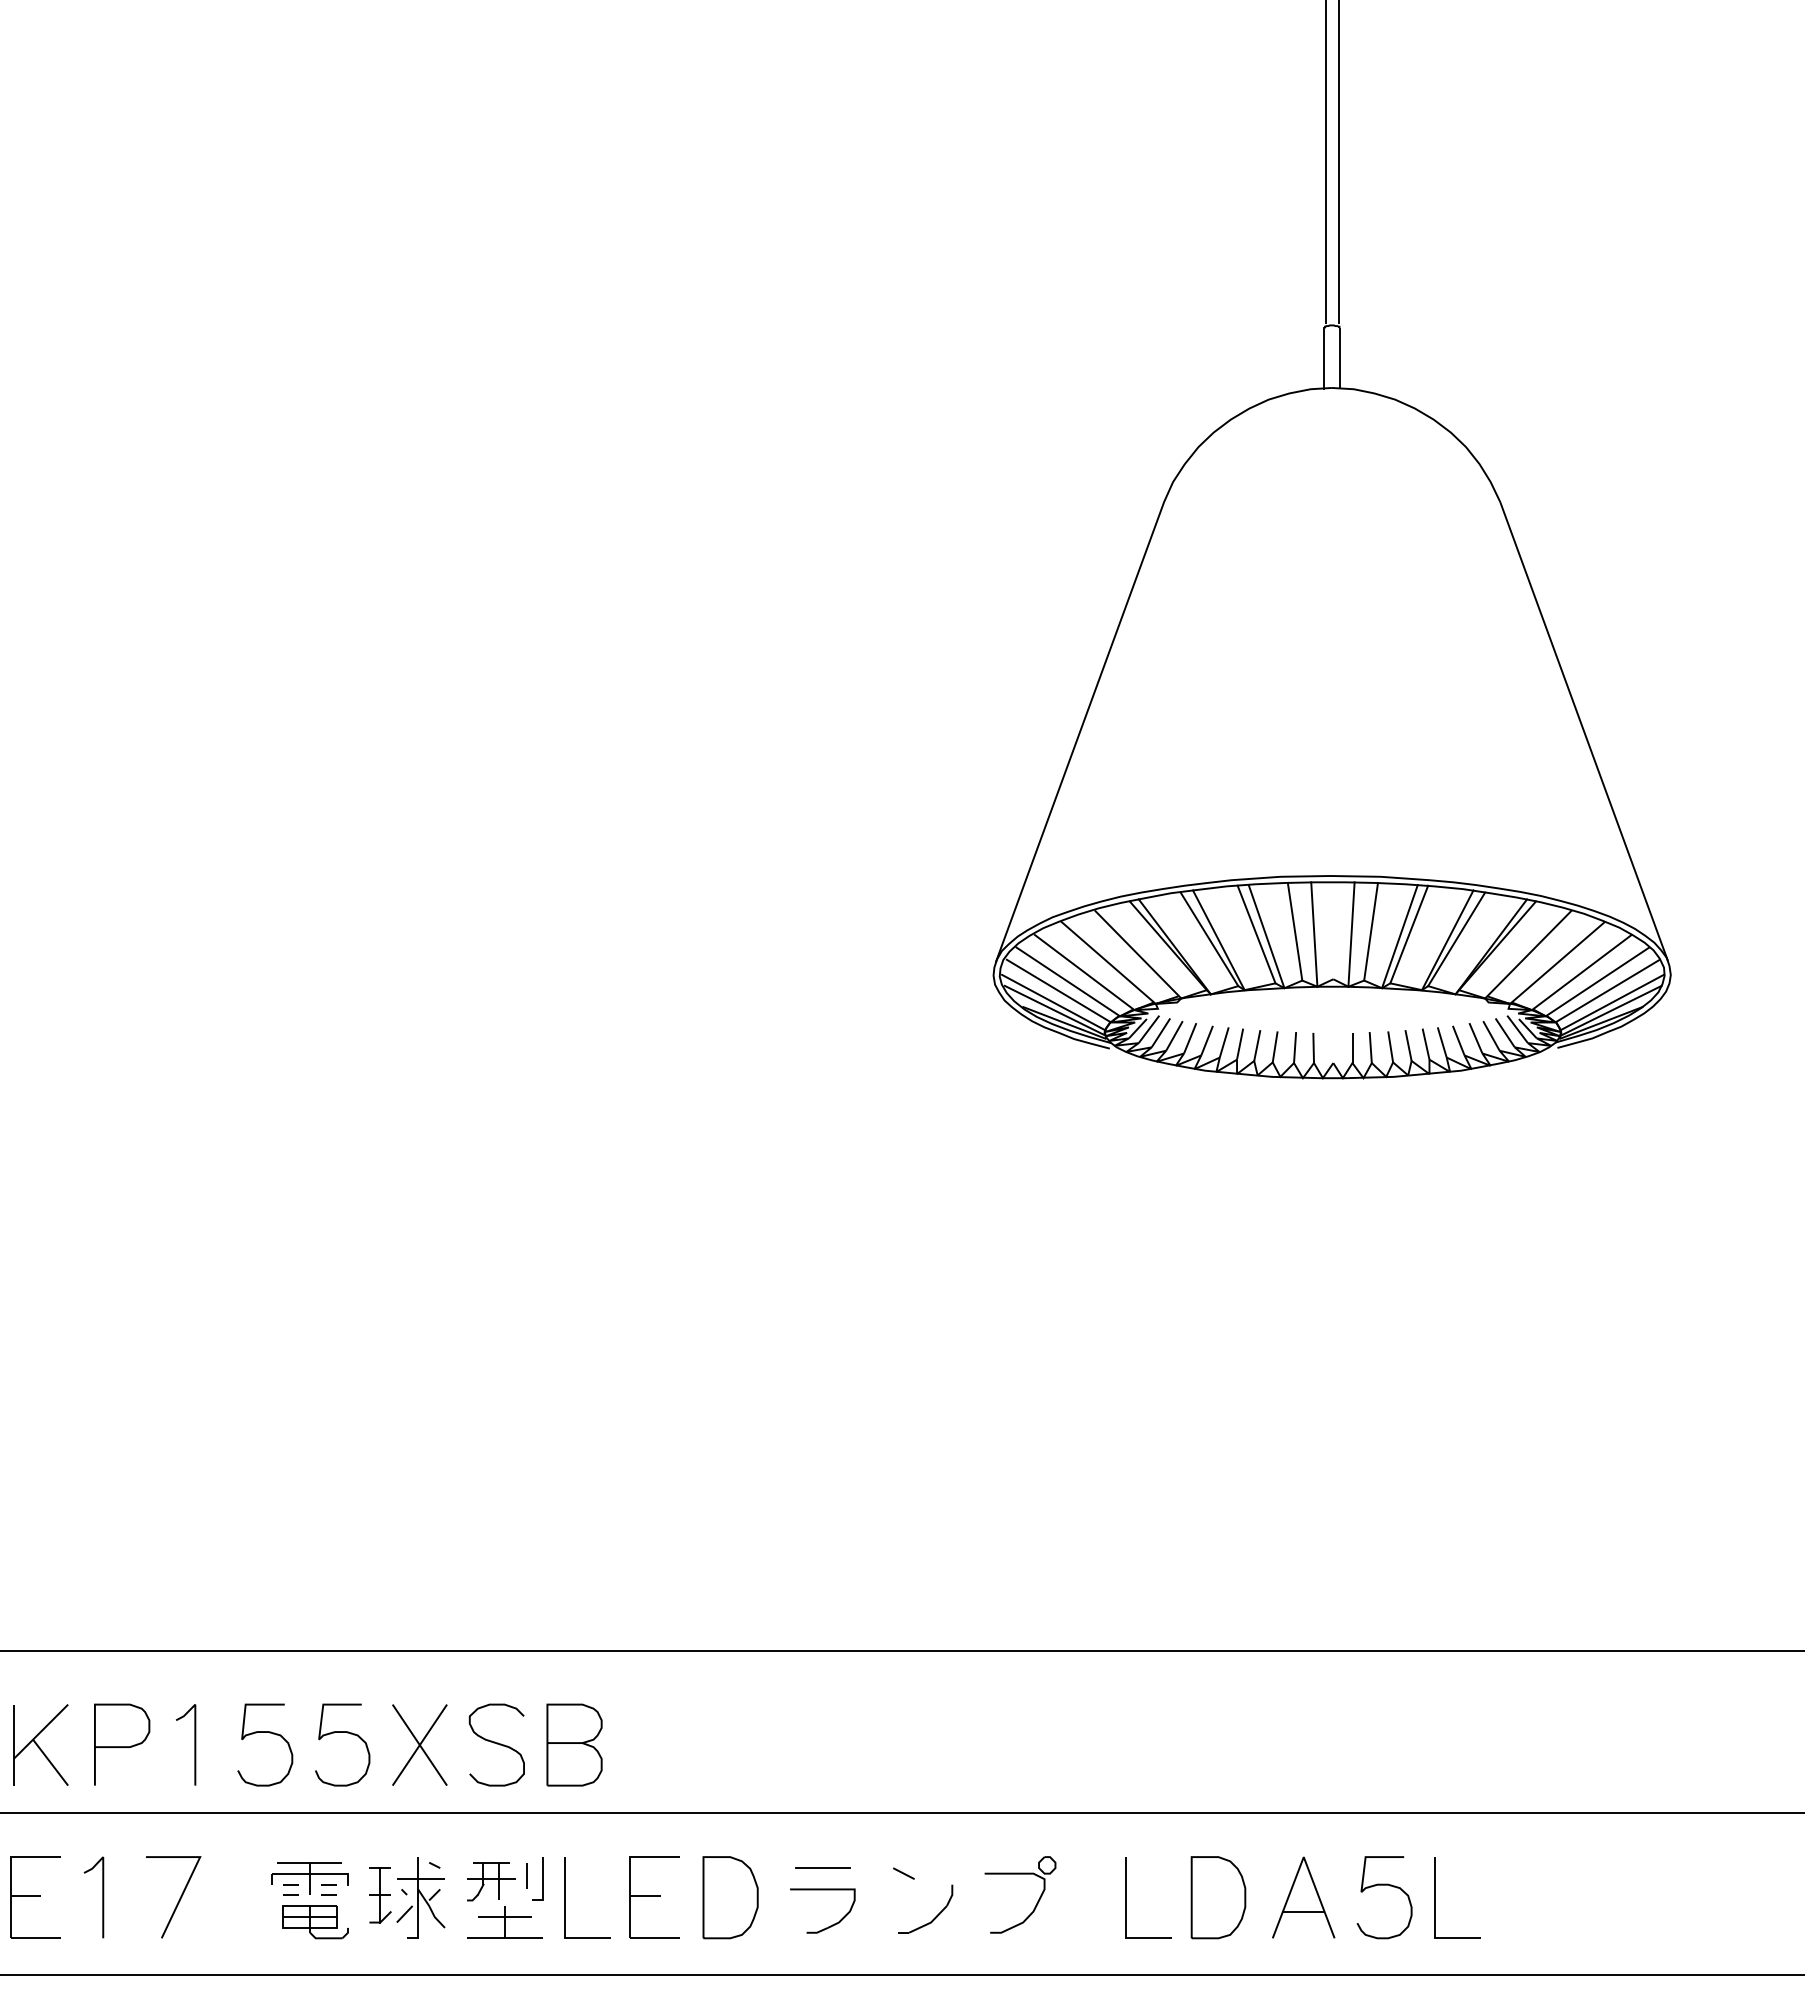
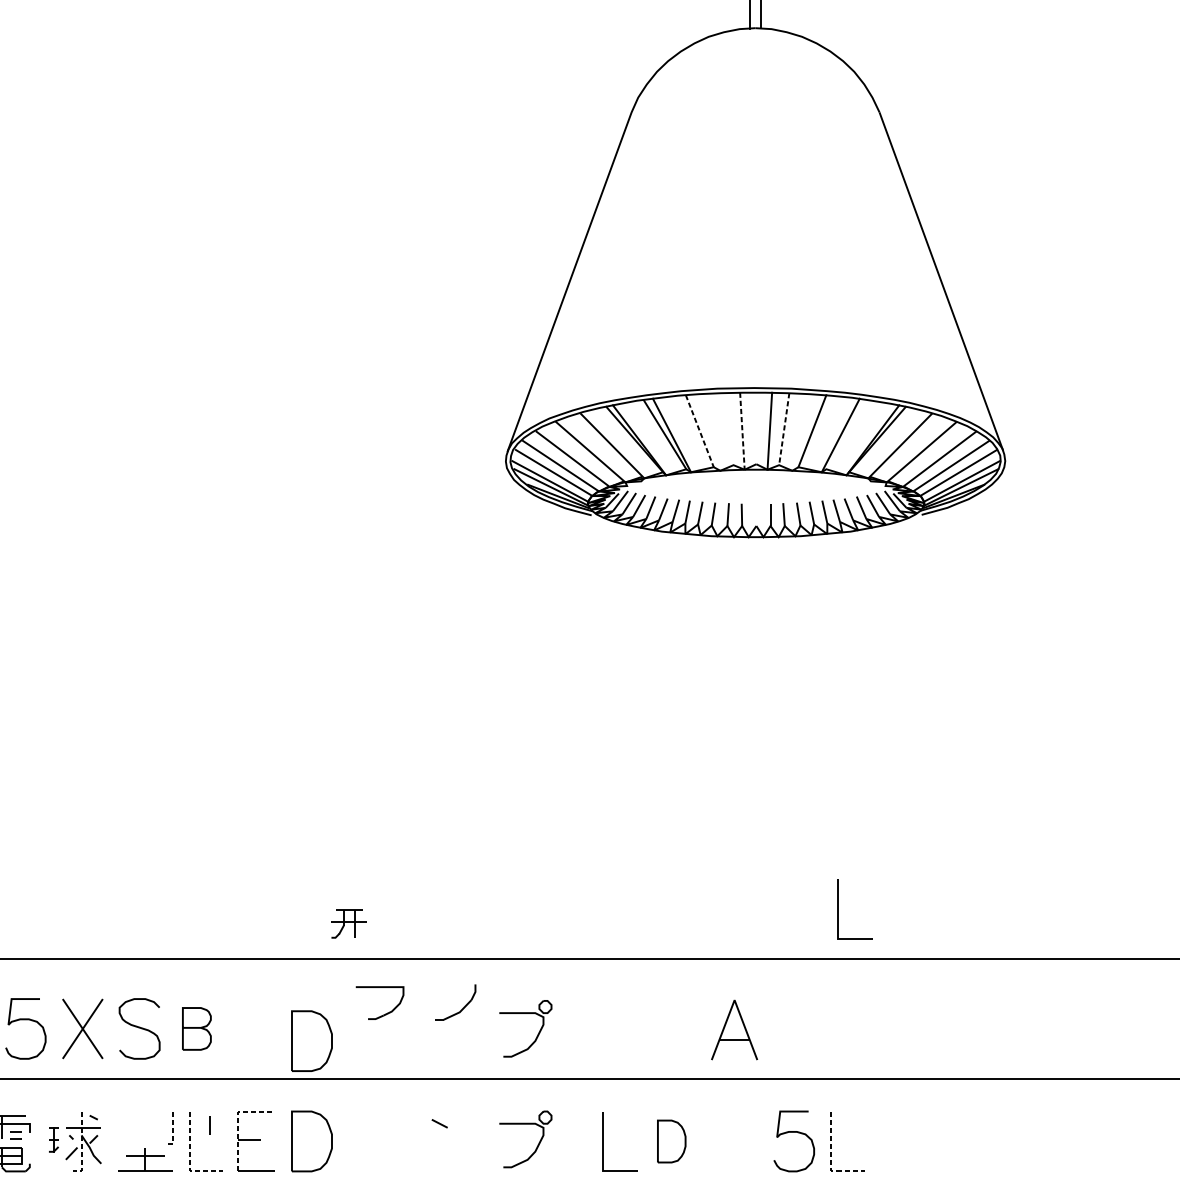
line: (1294, 931) -> (727, 428), removed
line: (1371, 932) -> (784, 429), solid -> dashed
line: (1256, 935) -> (699, 431), solid -> dashed
line: (1314, 935) -> (742, 431), solid -> dashed
line: (1266, 936) -> (707, 432), removed
line: (1399, 936) -> (805, 432), removed
line: (1456, 939) -> (847, 434), removed
line: (1445, 1582) -> (839, 909), added
part: (574, 1744) -> (196, 1028), size x0.7
part: (1036, 1753) -> (537, 1035), added
part: (730, 1761) -> (311, 1041), added
line: (822, 1868) -> (379, 1119), removed
line: (629, 1871) -> (237, 1122), solid -> dashed
line: (526, 1875) -> (210, 1125), moved
part: (491, 1881) -> (349, 923), moved
line: (542, 1884) -> (173, 1131), solid -> dashed
part: (380, 1895) -> (53, 1139), size x0.6
part: (1218, 1897) -> (671, 1141), size x0.7
part: (1303, 1897) -> (734, 1029), moved
line: (418, 1904) -> (81, 1146), solid -> dashed
part: (934, 1917) -> (462, 1008), moved
line: (564, 1921) -> (189, 1159), solid -> dashed
line: (1434, 1921) -> (831, 1159), solid -> dashed
part: (830, 1925) -> (385, 1013), moved

